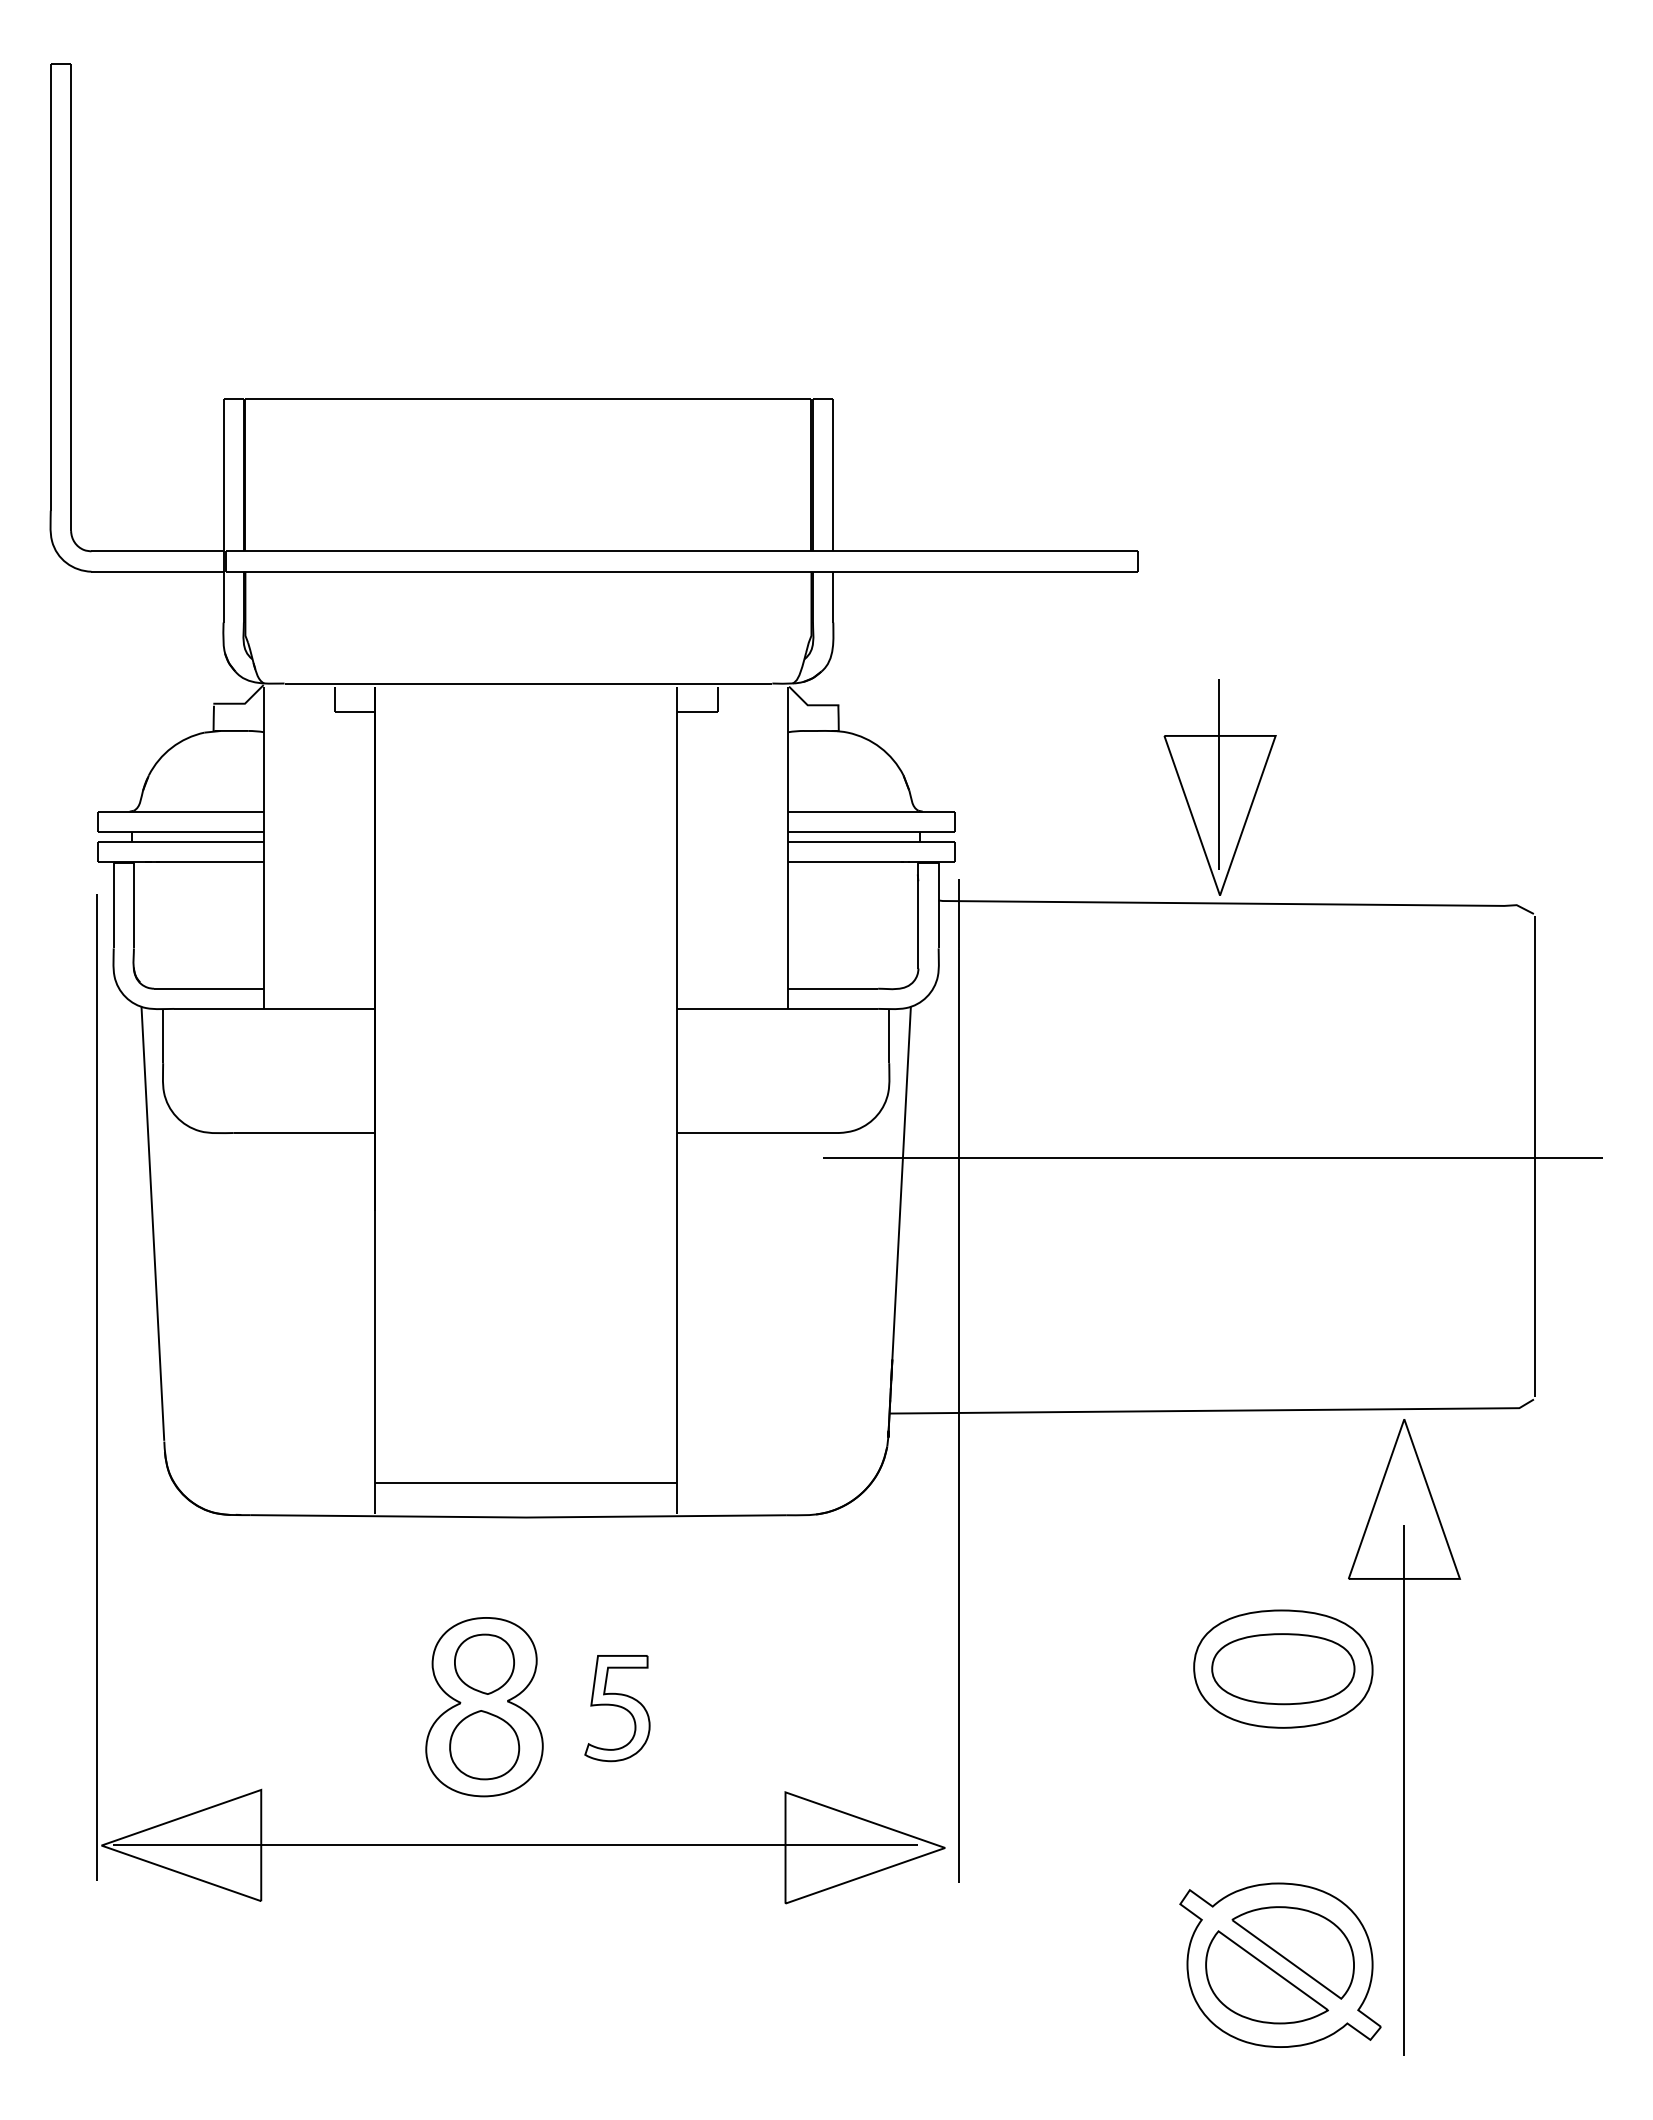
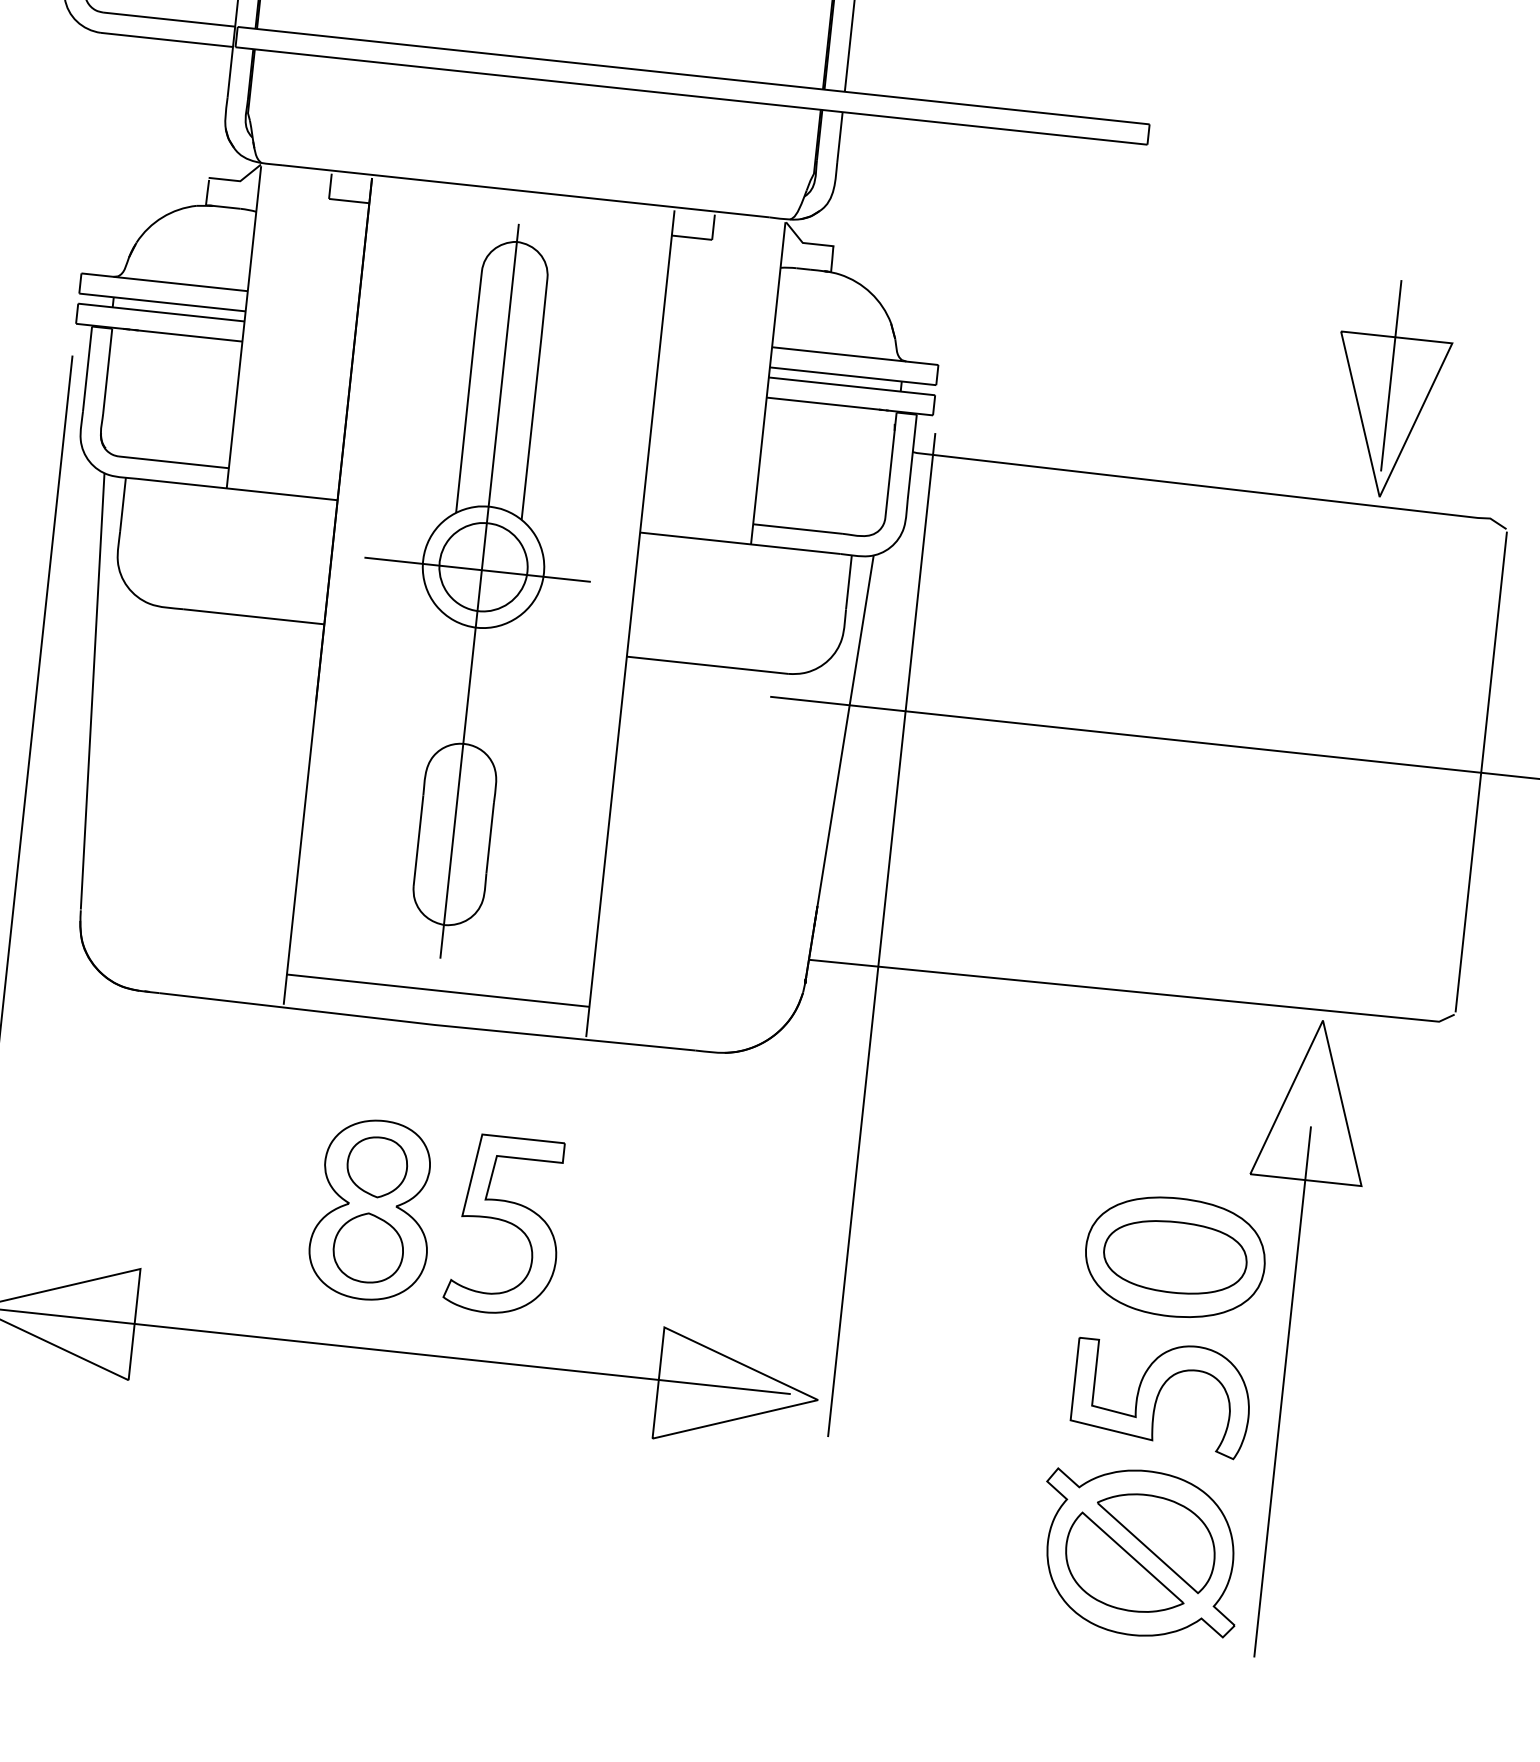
part: (1219, 787) -> (1390, 388), moved
part: (520, 1083) -> (475, 590), added
part: (617, 1708) -> (505, 1225), size x1.67
part: (1284, 1808) -> (1161, 1396), added

